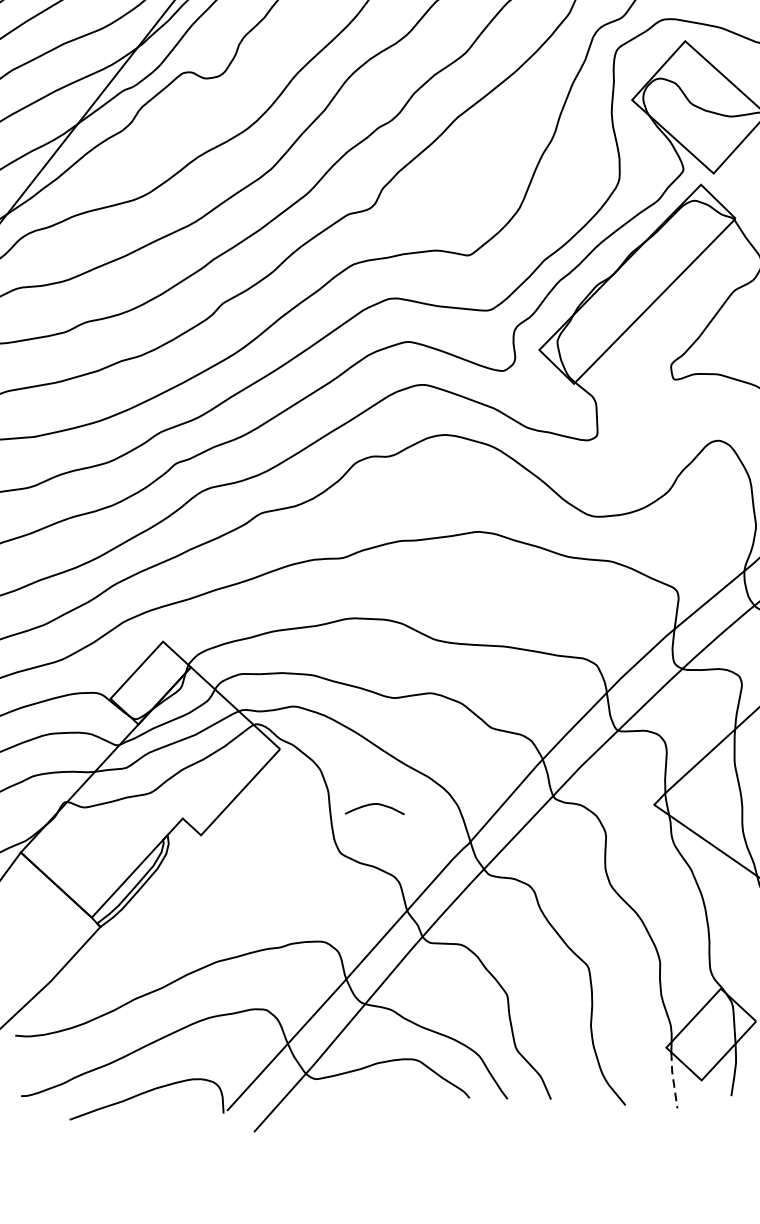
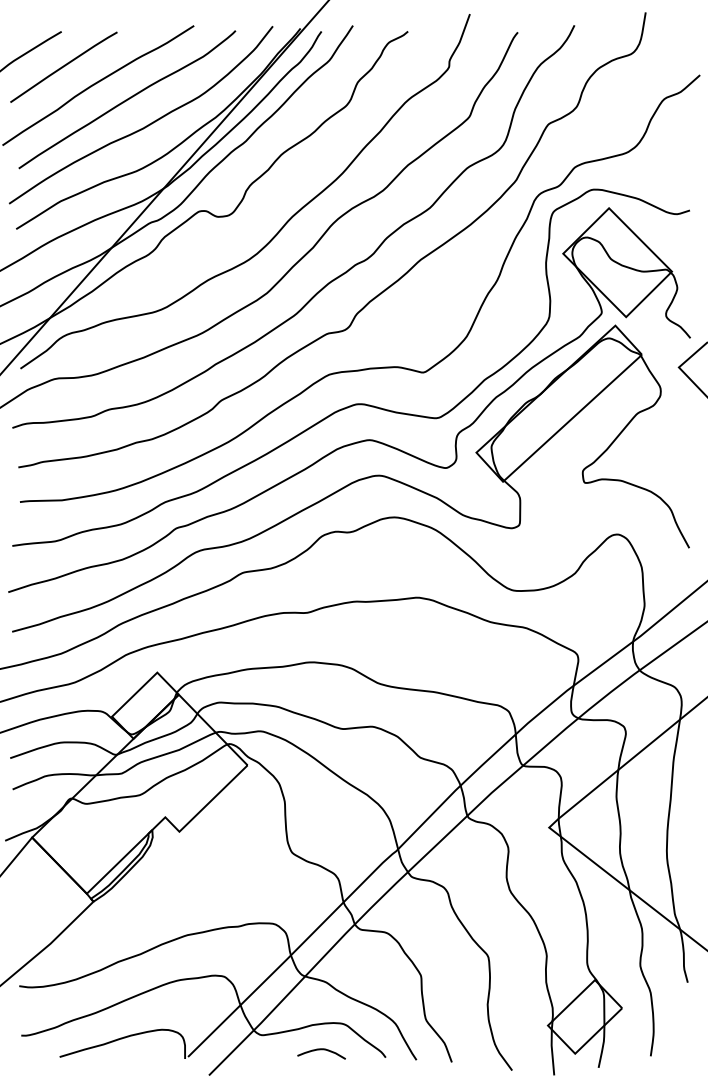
curve: (374, 805) -> (321, 1050), moved
line: (673, 1079) -> (552, 1051), dashed -> solid

